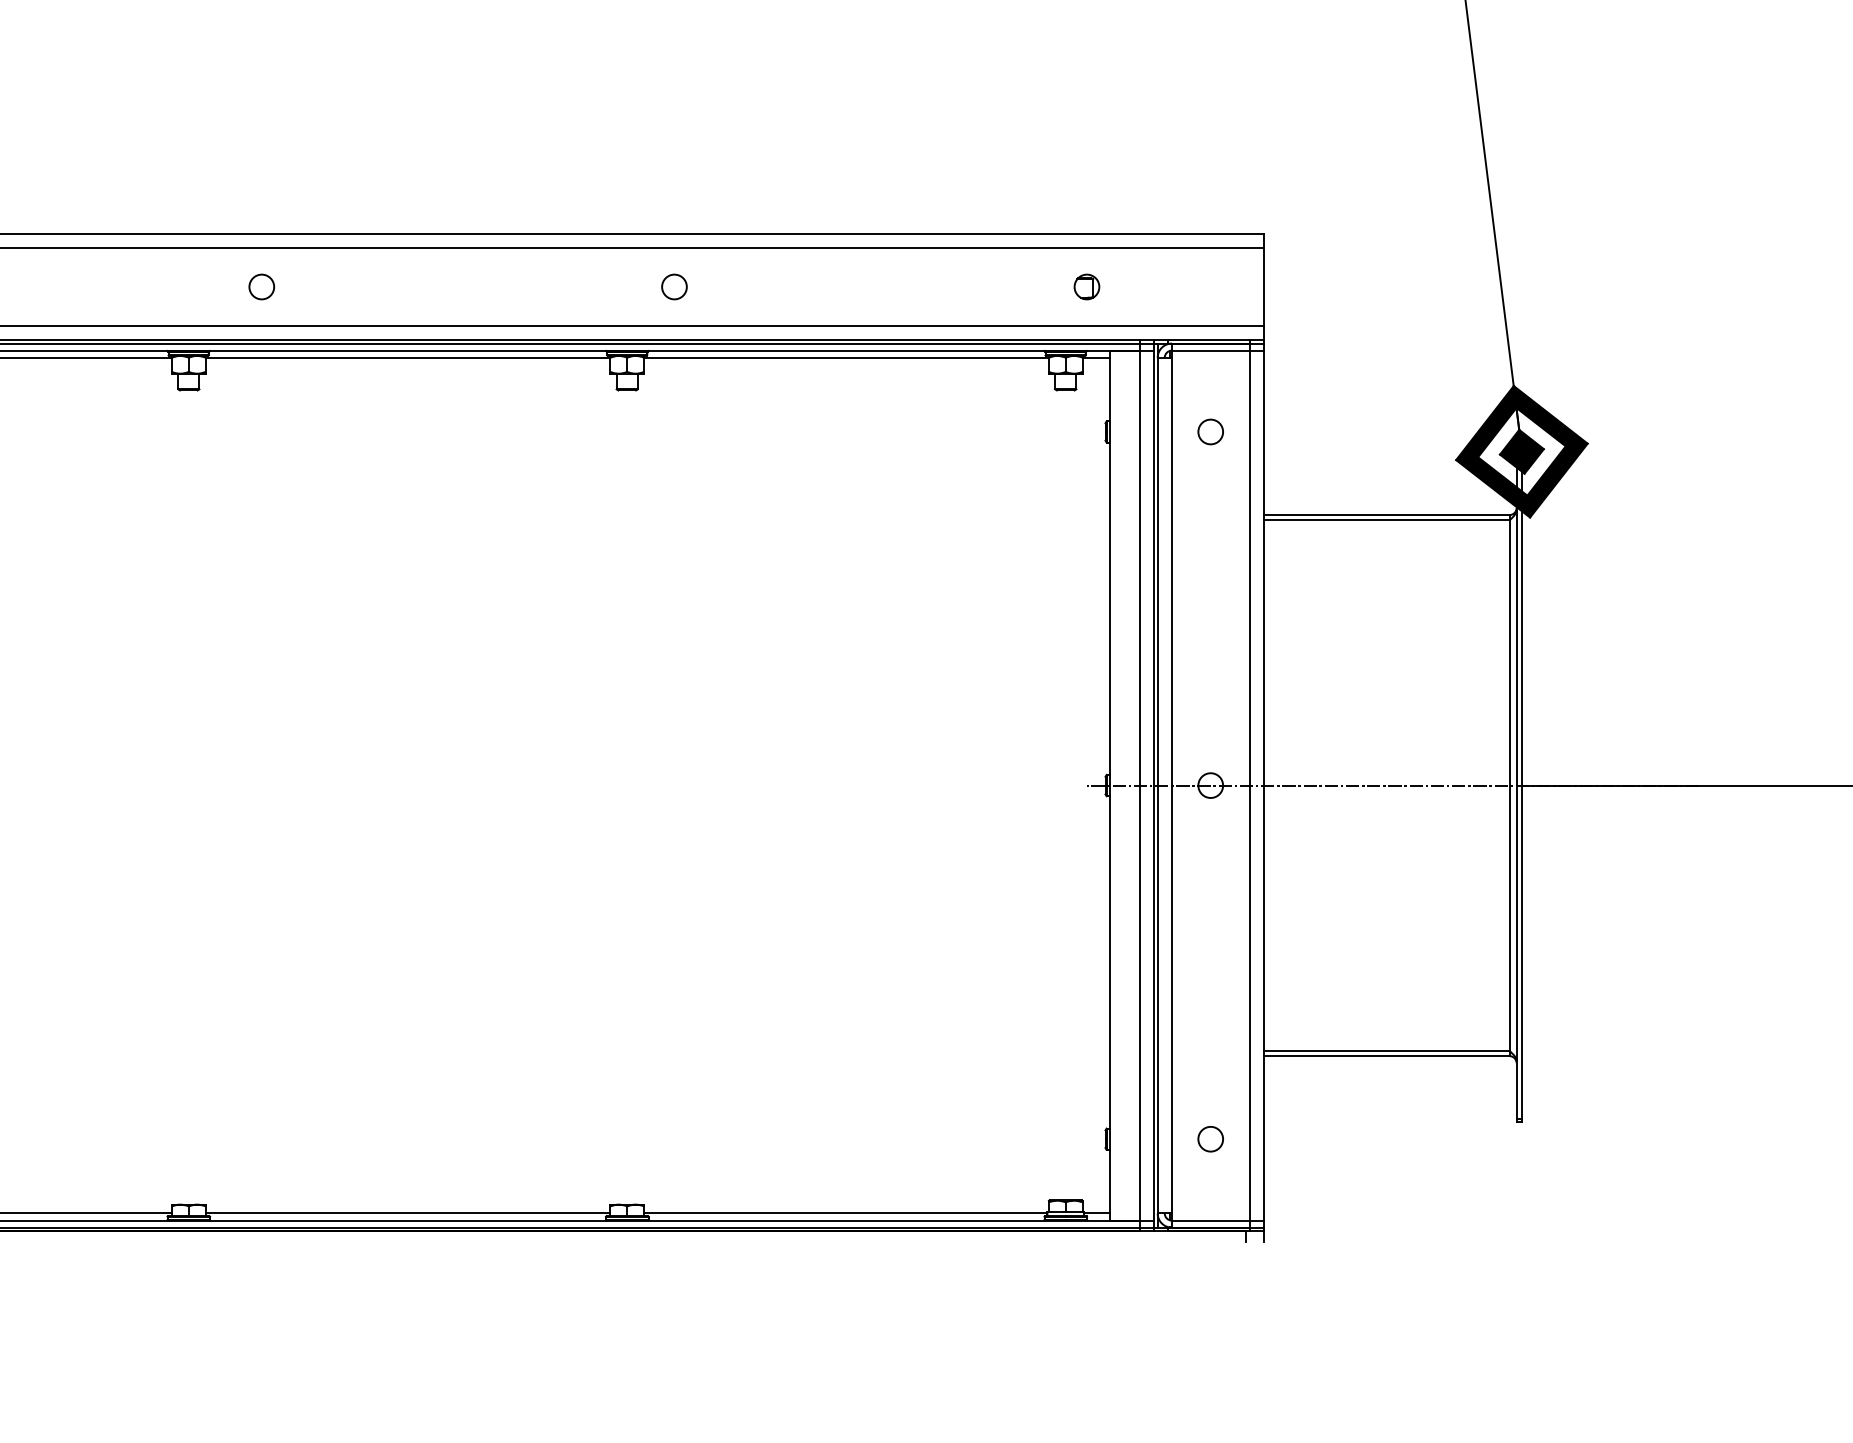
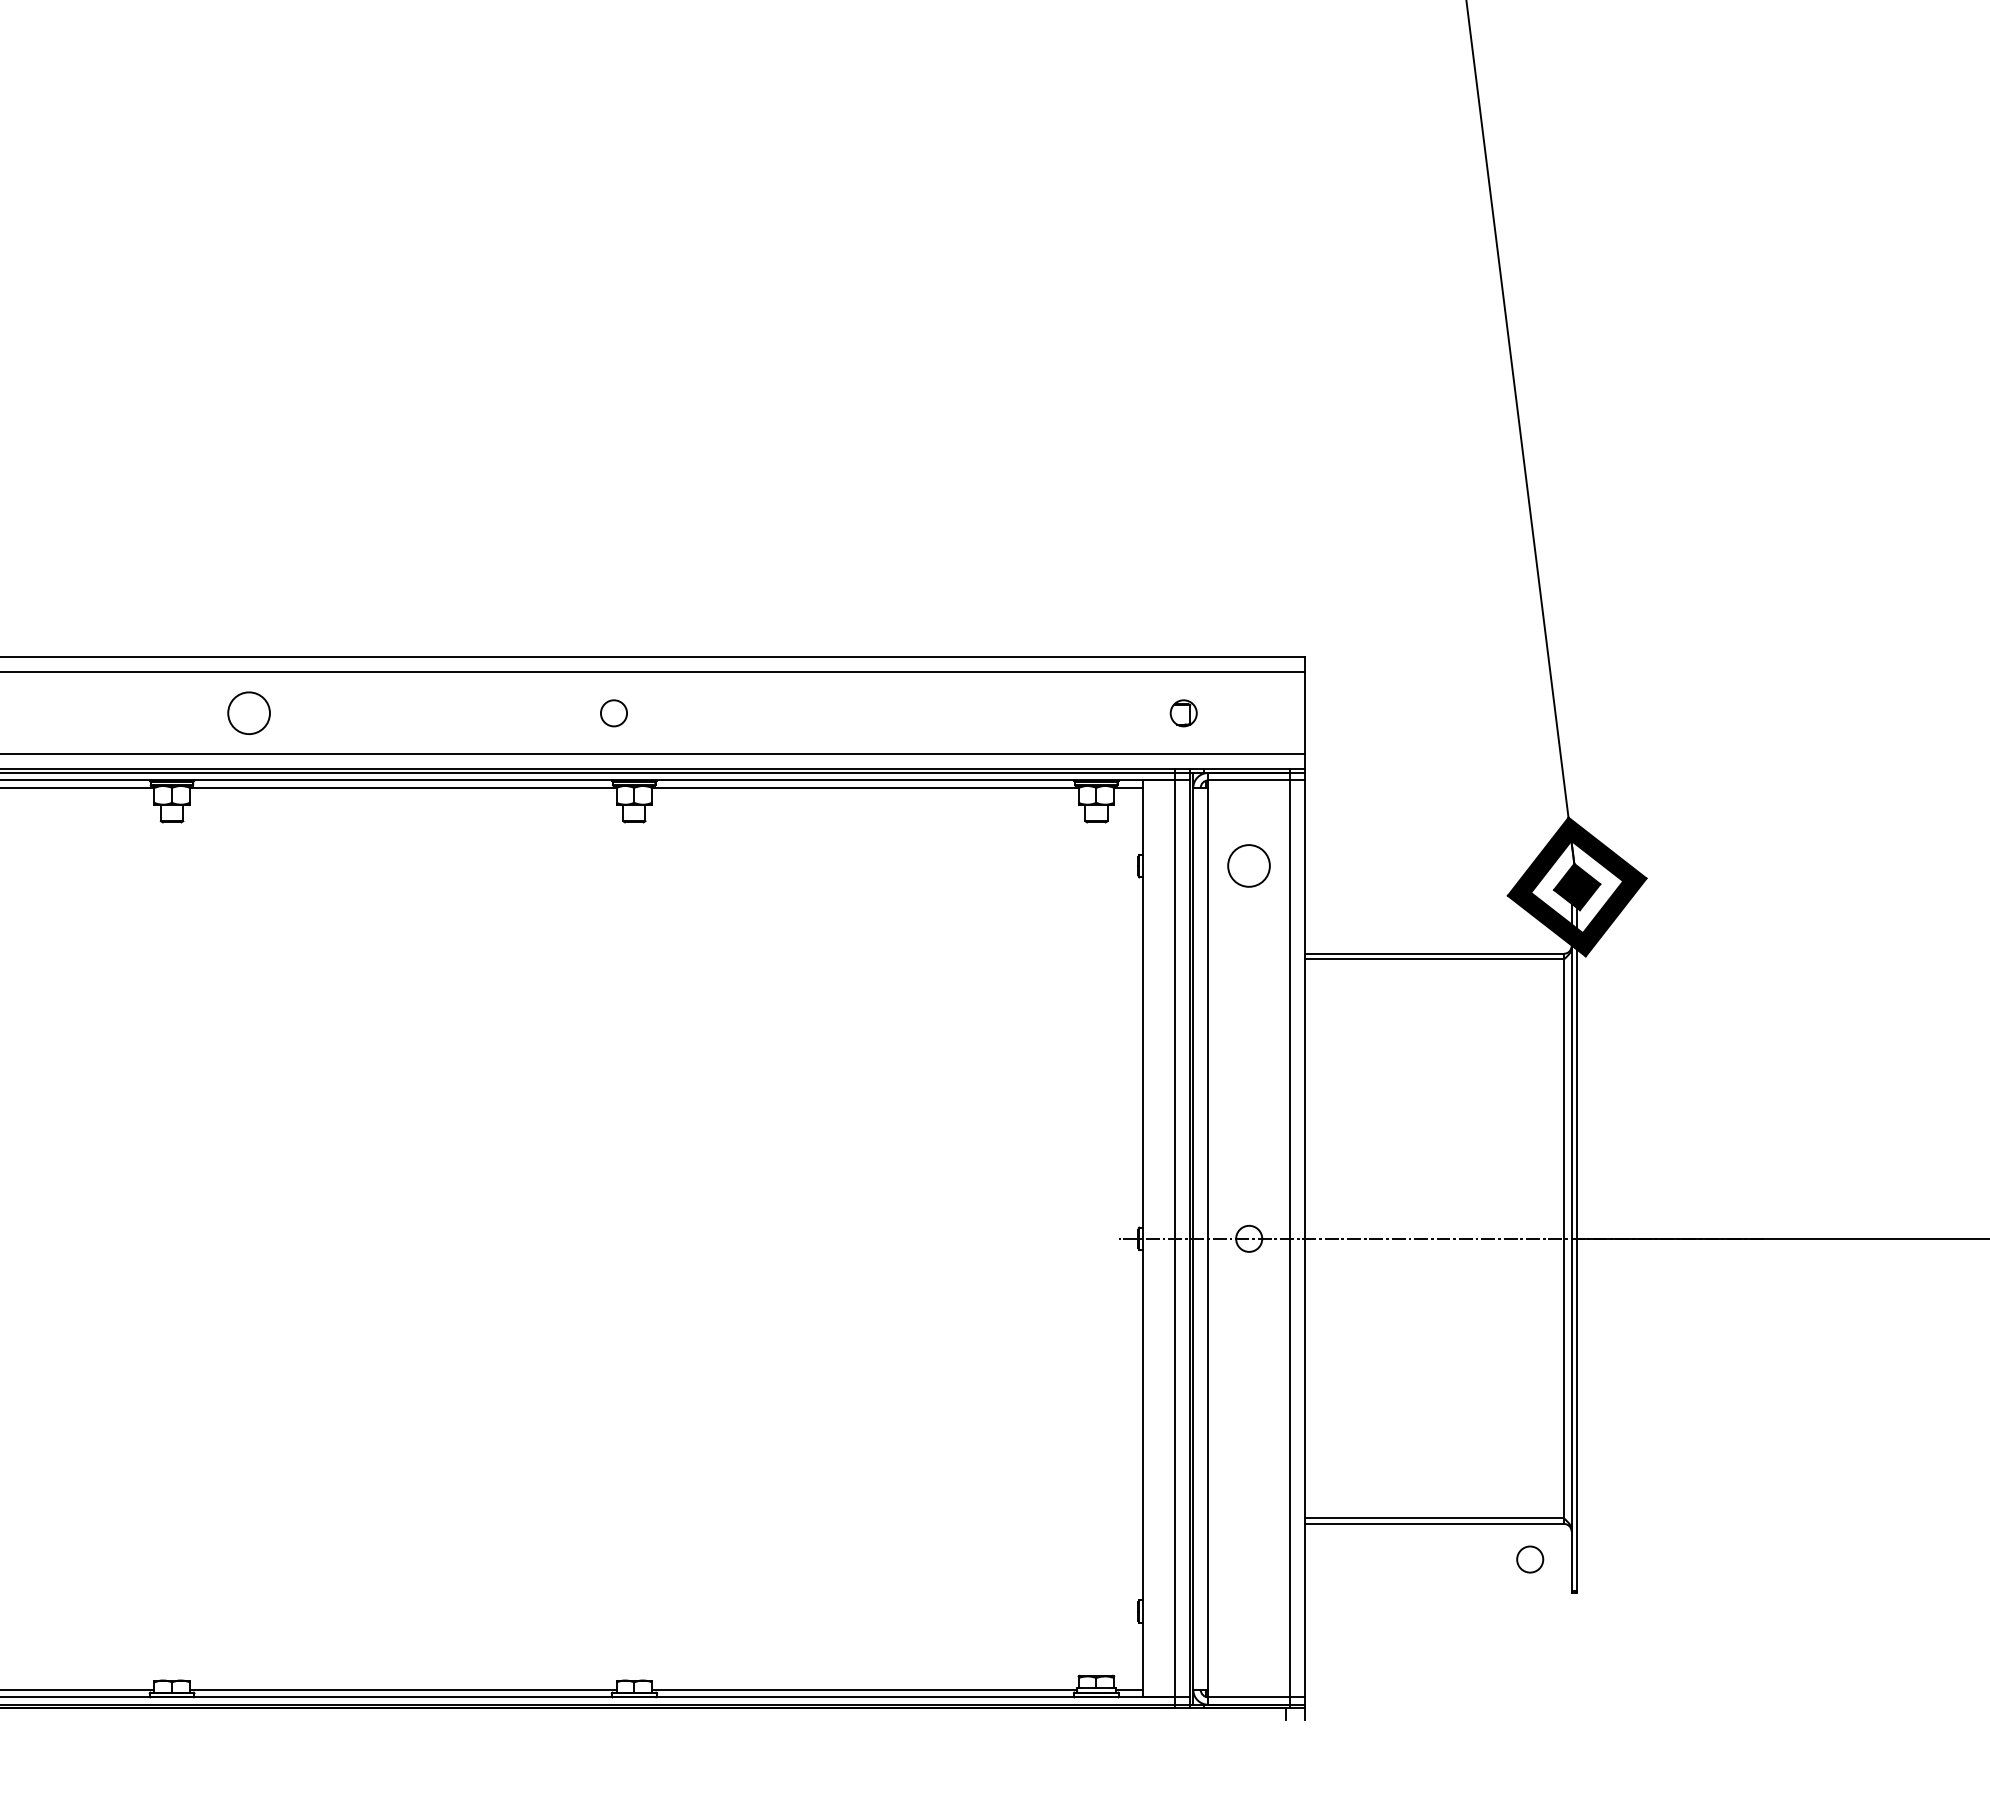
circle: (261, 287) -> (248, 713), size x1.6
circle: (674, 287) -> (613, 713), moved
part: (1086, 287) -> (1183, 713), moved
circle: (1211, 432) -> (1249, 866), size x1.6
circle: (1211, 1139) -> (1530, 1559), moved

